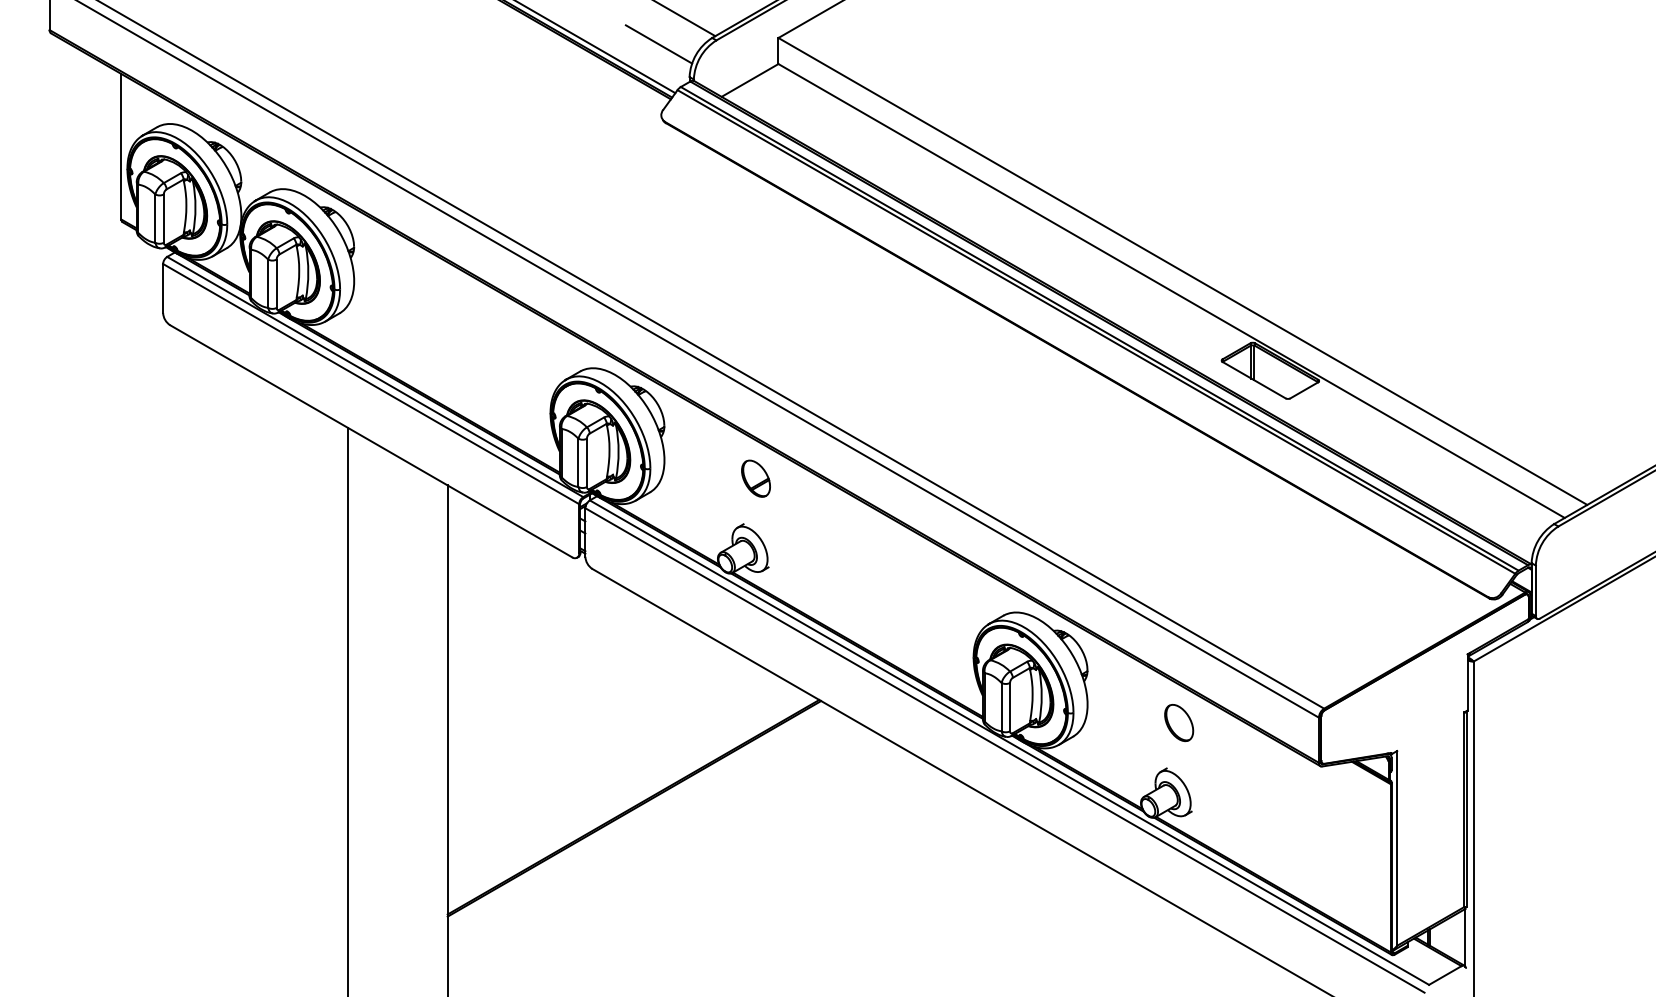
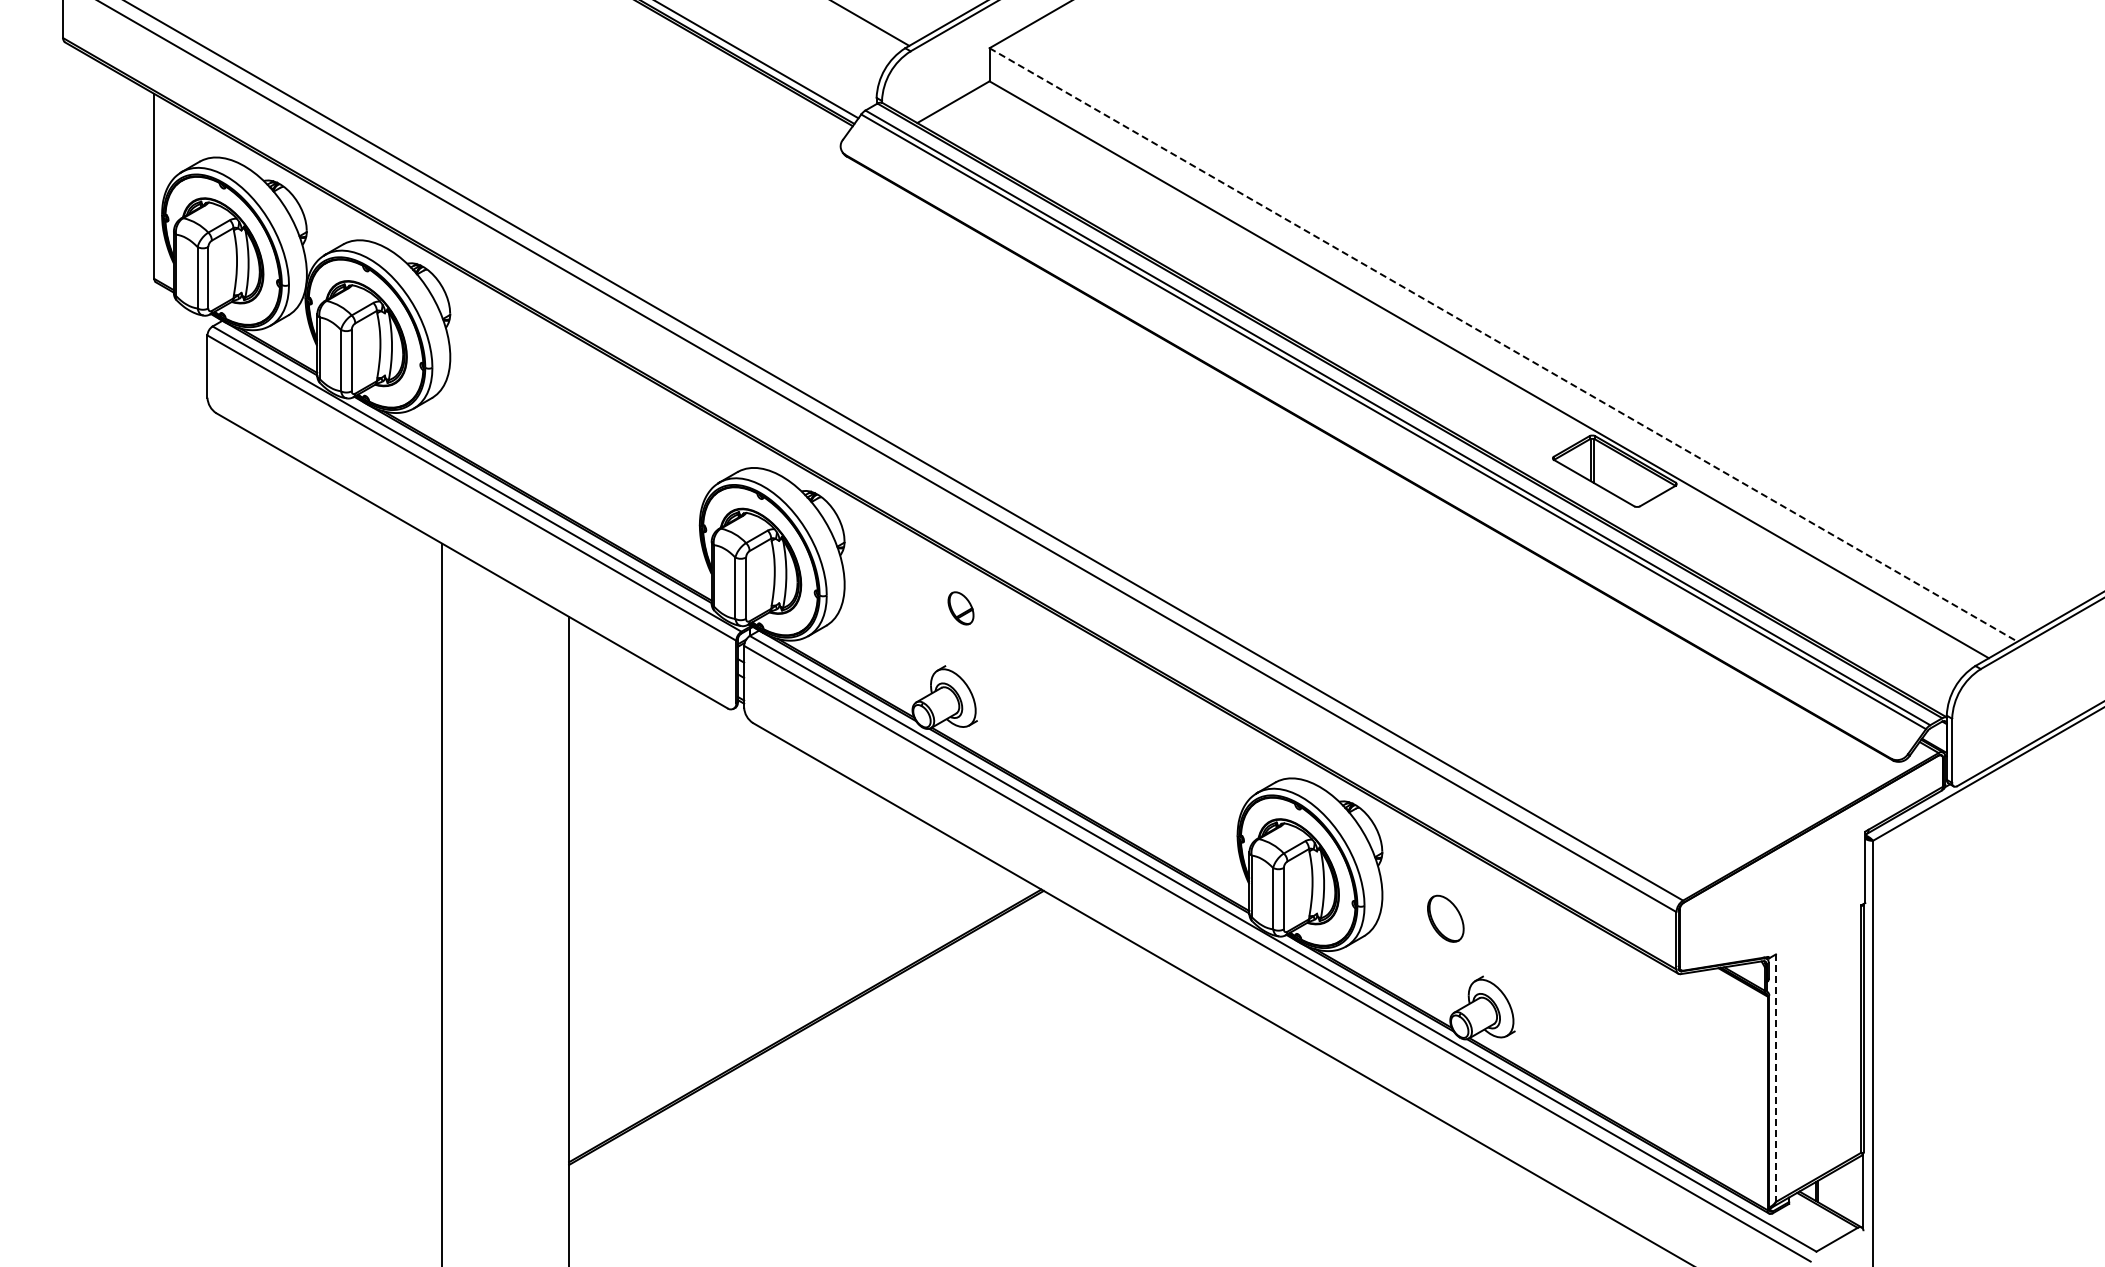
line: (658, 44) -> (837, 56), removed
line: (1182, 271) -> (1503, 344), solid -> dashed
part: (755, 478) -> (960, 608), size x0.7
part: (1178, 722) -> (1445, 918), moved
line: (1396, 848) -> (1775, 1078), solid -> dashed

